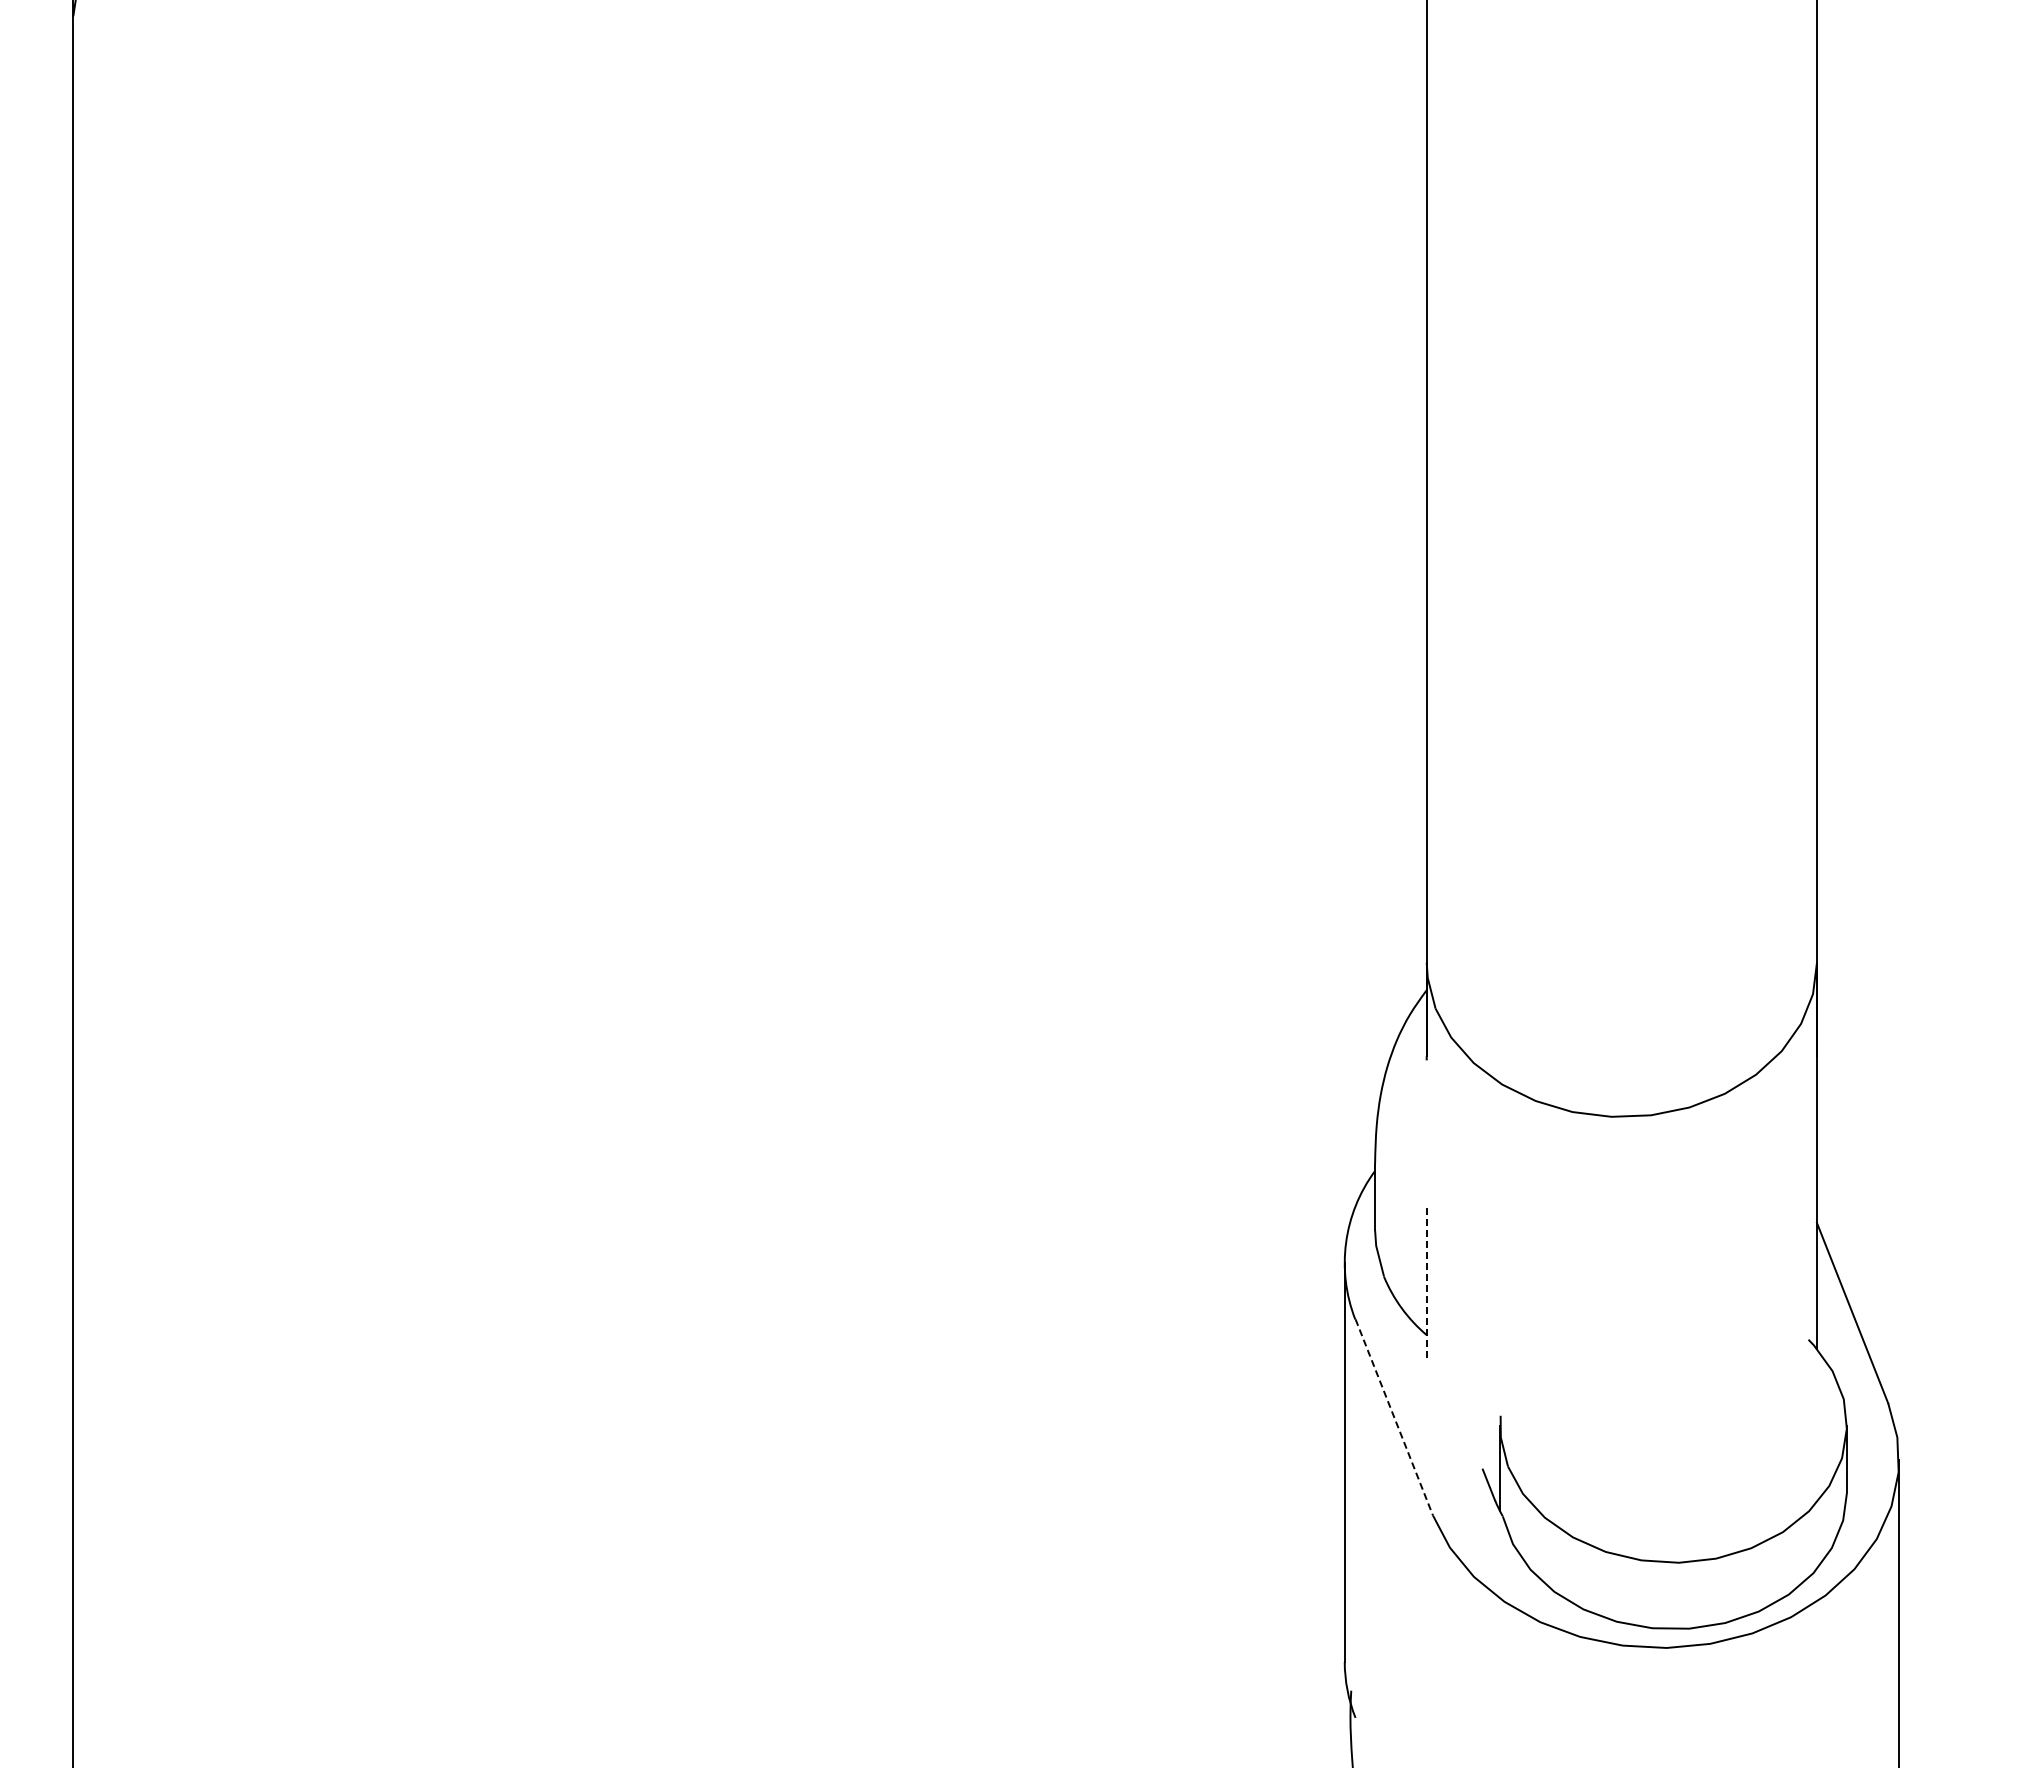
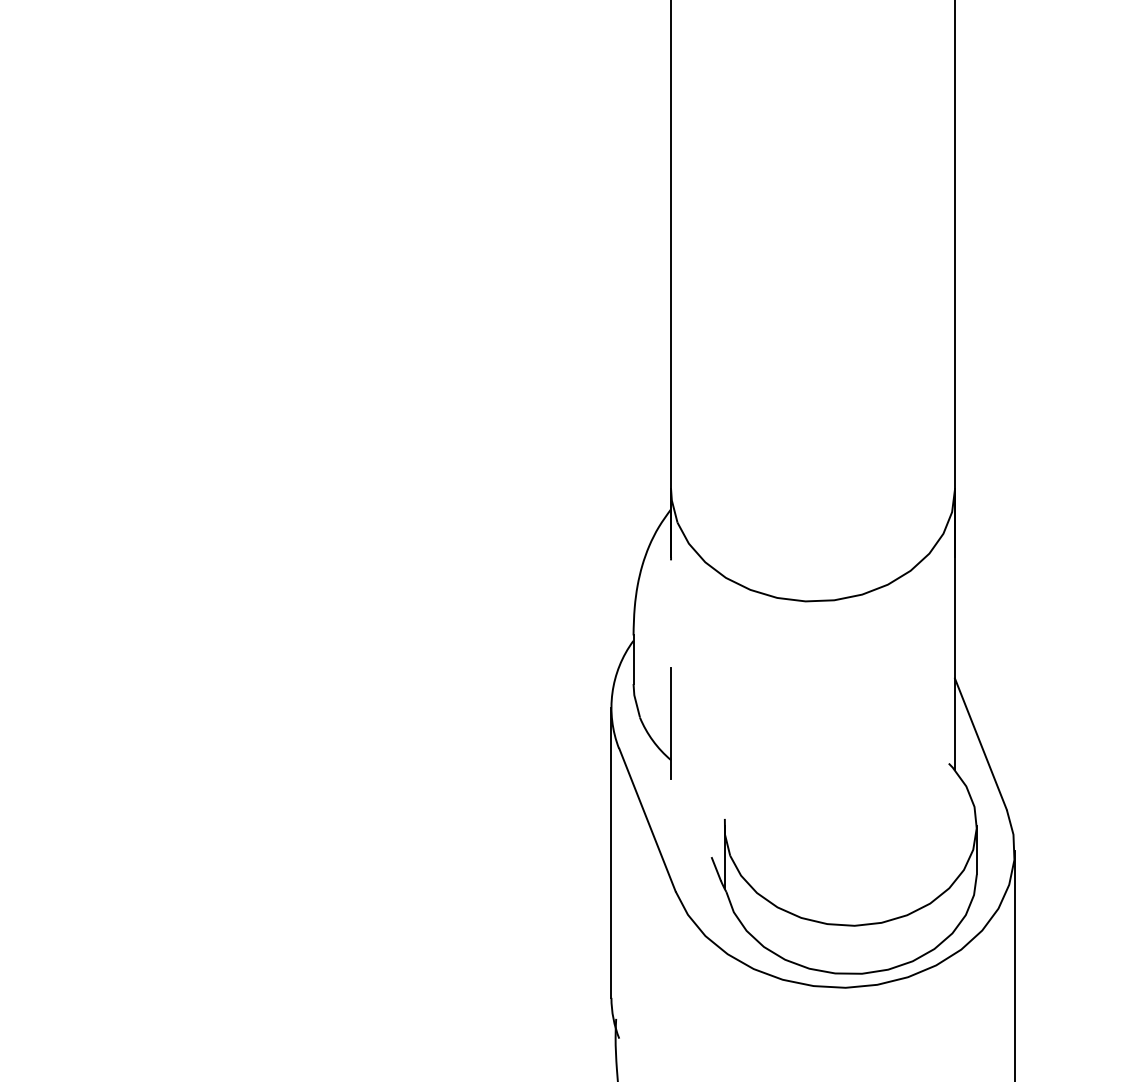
line: (1426, 1284) -> (670, 723), dashed -> solid
line: (1394, 1417) -> (647, 820), dashed -> solid

